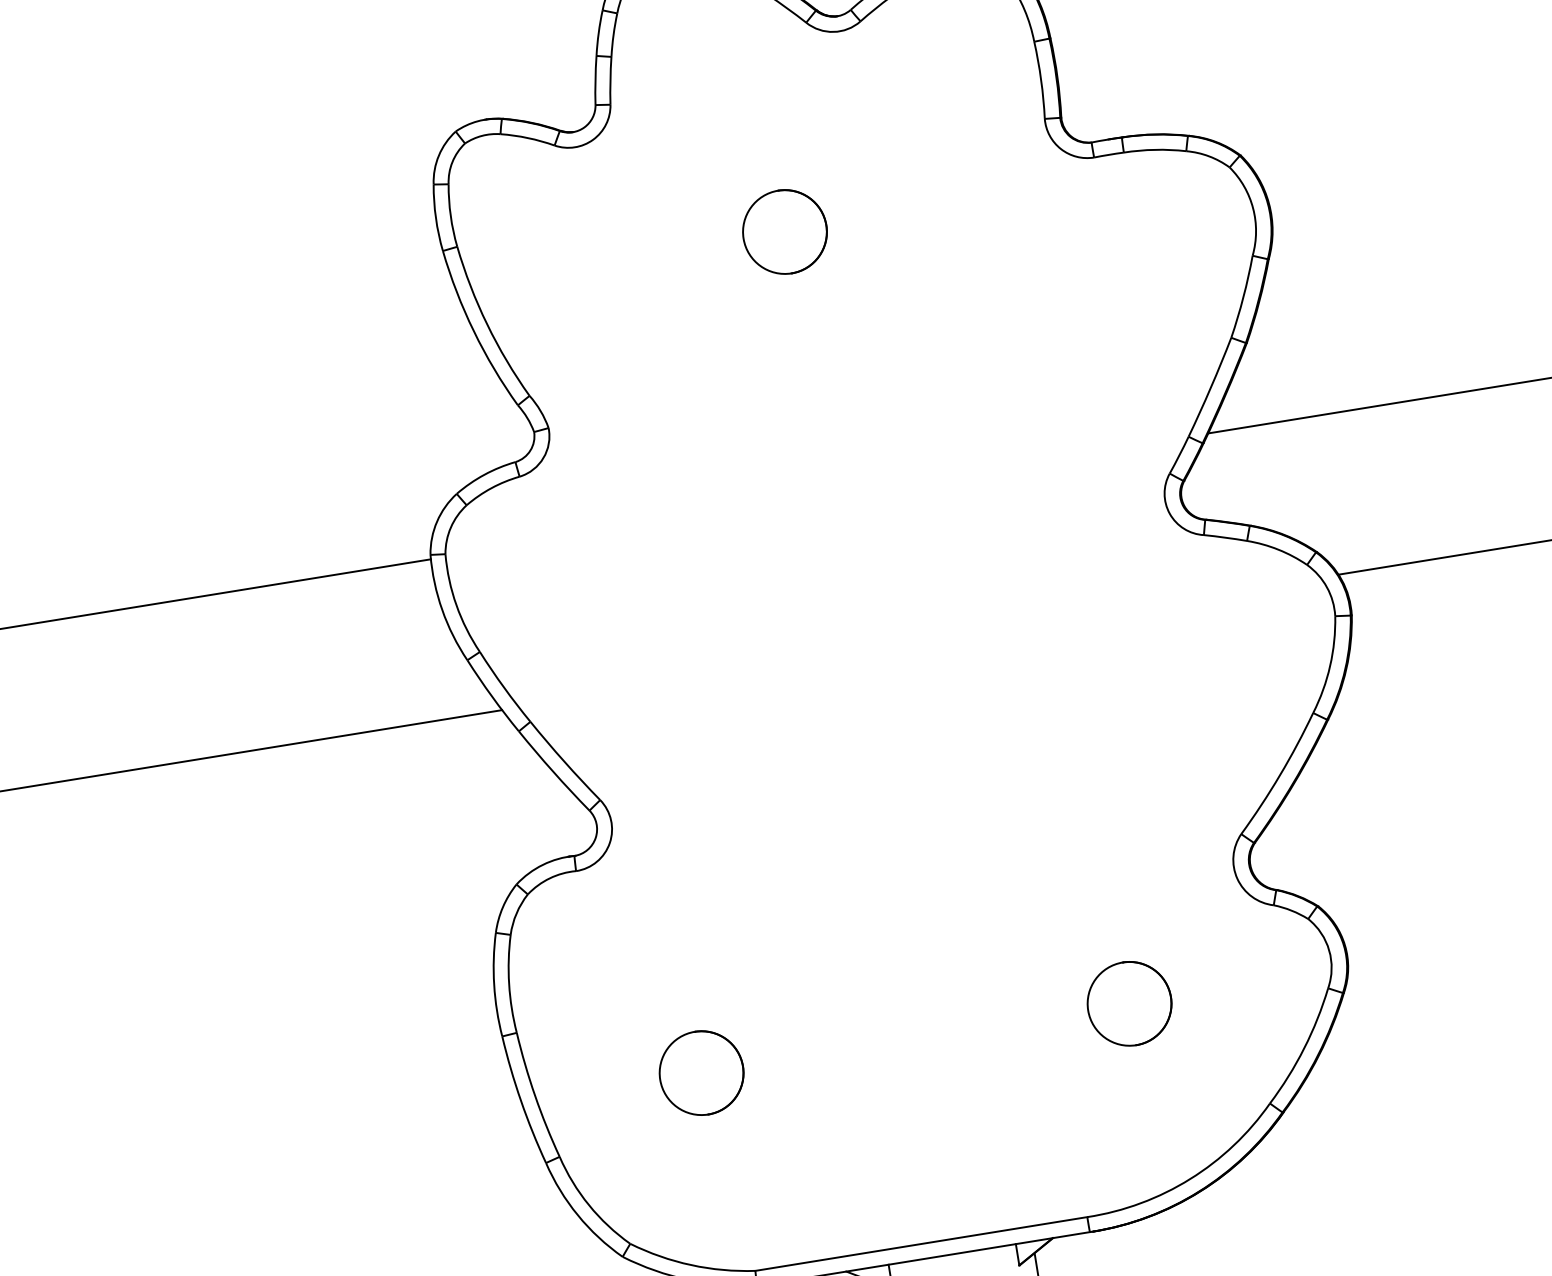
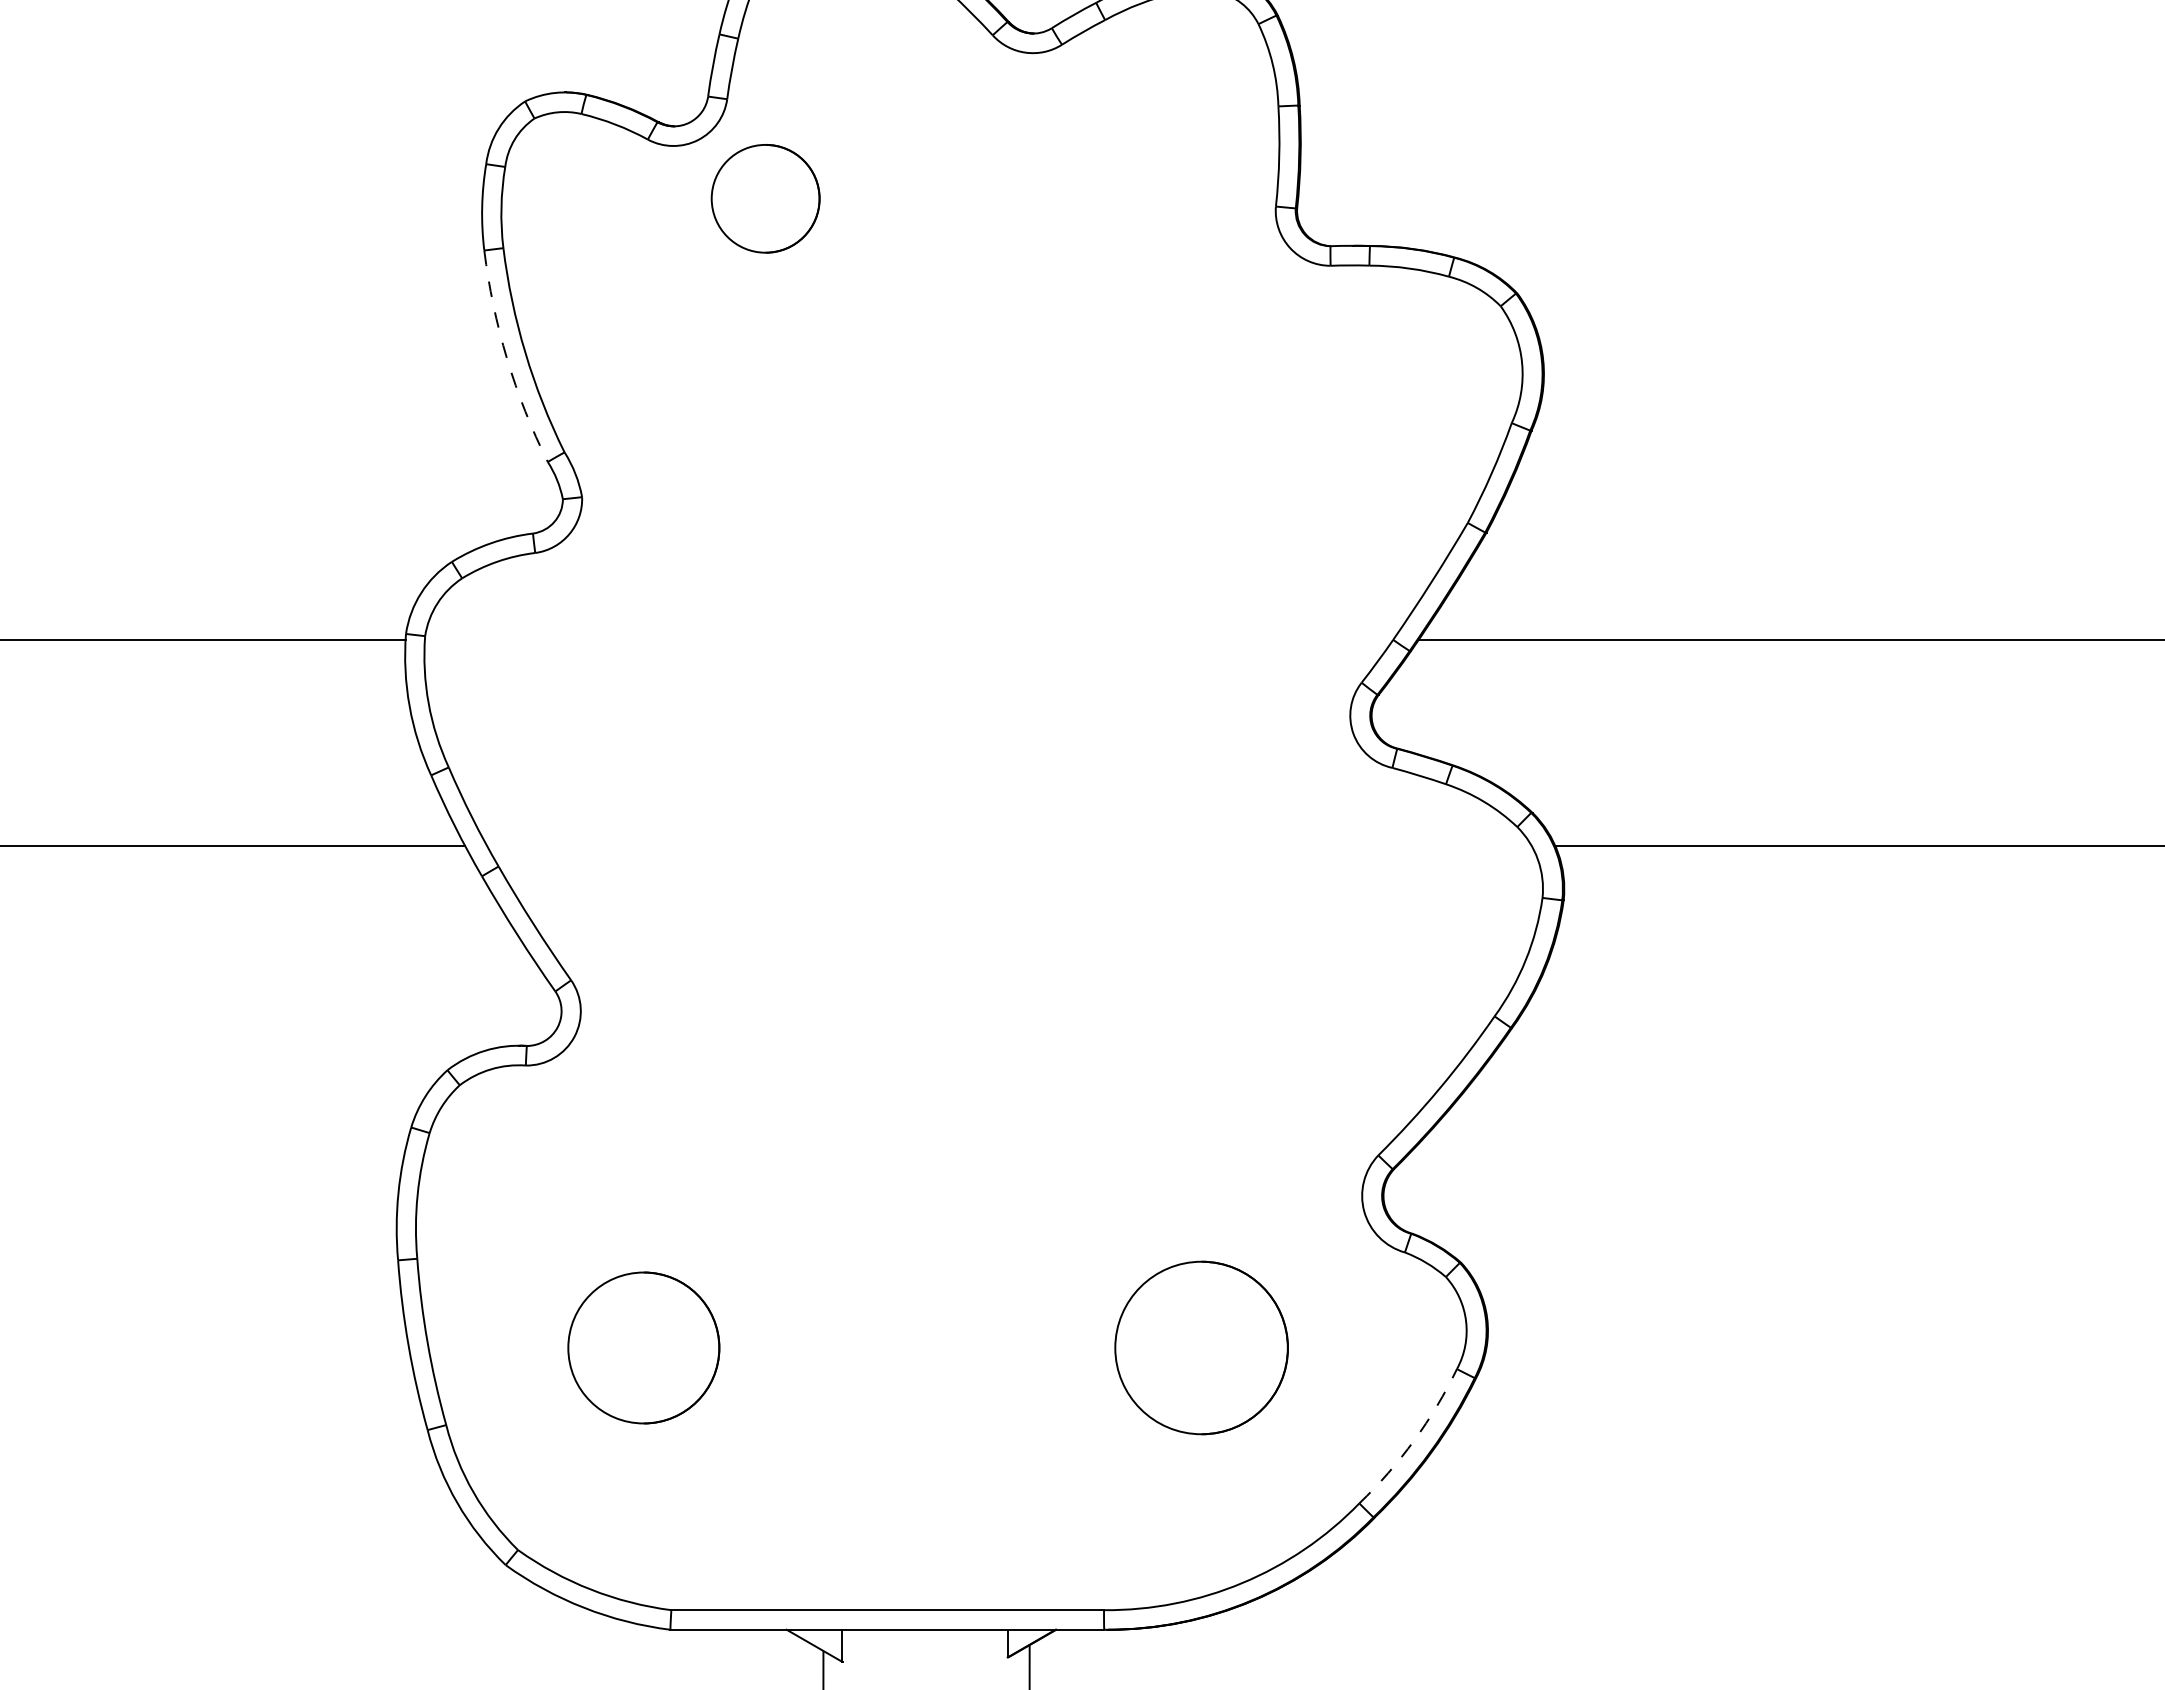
part: (784, 231) -> (765, 198), moved
arc: (474, 330) -> (507, 358), solid -> dashed
part: (1129, 1003) -> (1201, 1347), size x1.6
arc: (1304, 1048) -> (1414, 1440), solid -> dashed
part: (701, 1072) -> (643, 1347), size x1.4

